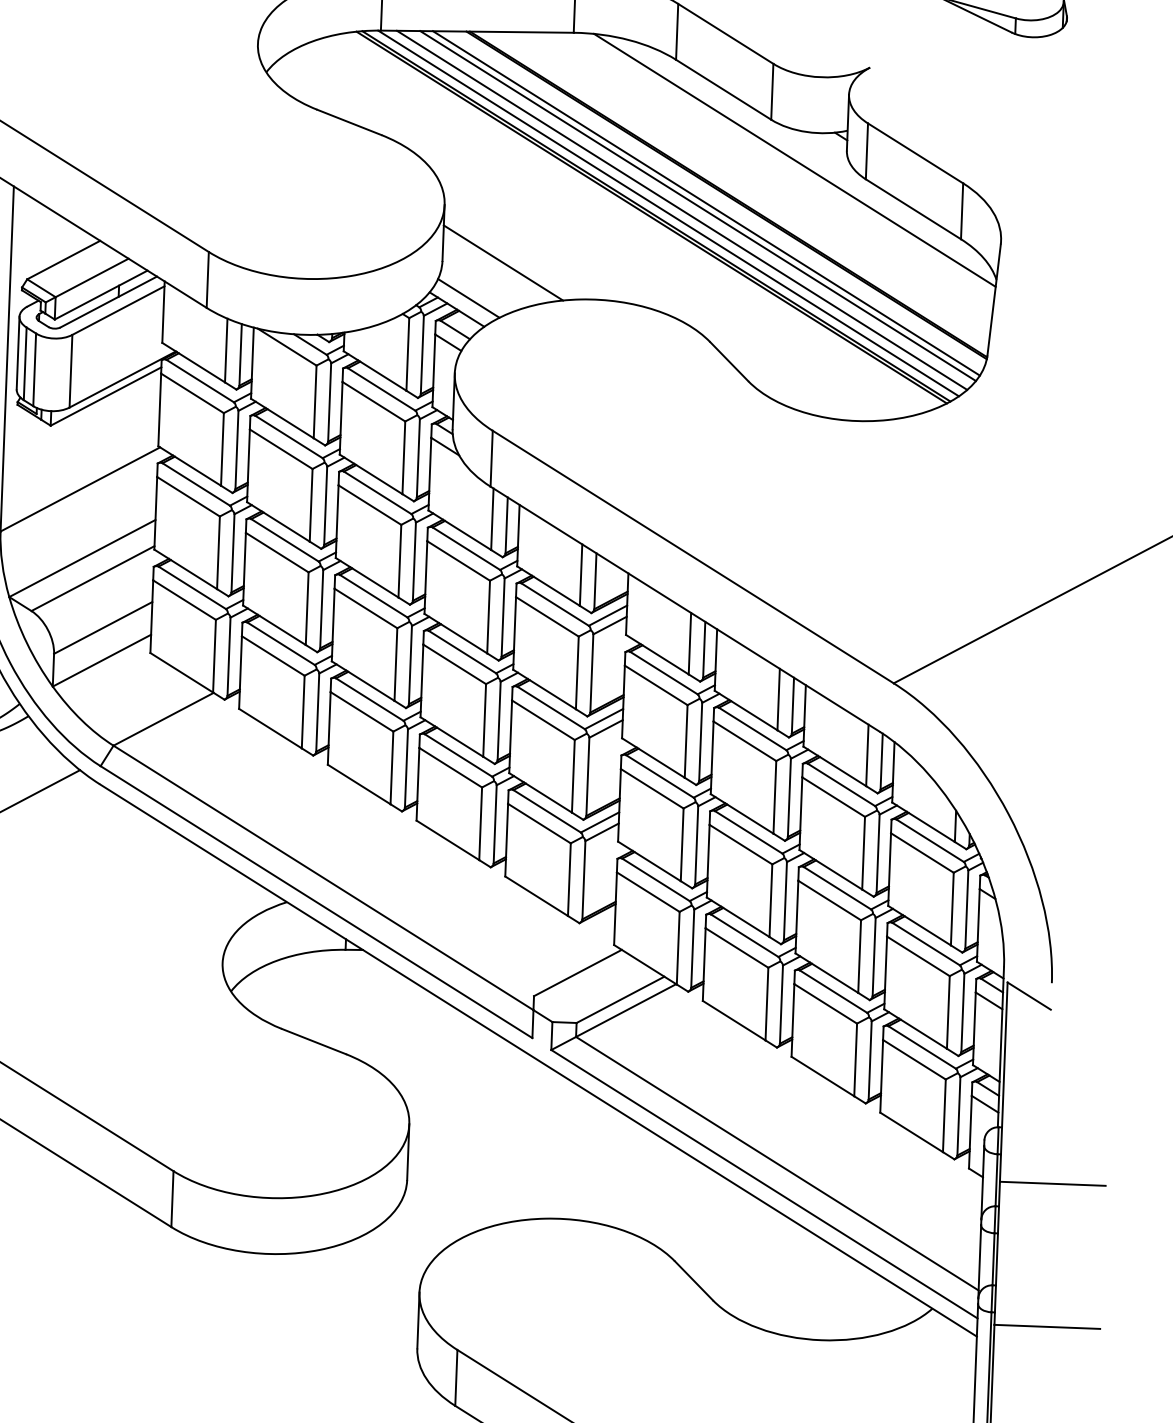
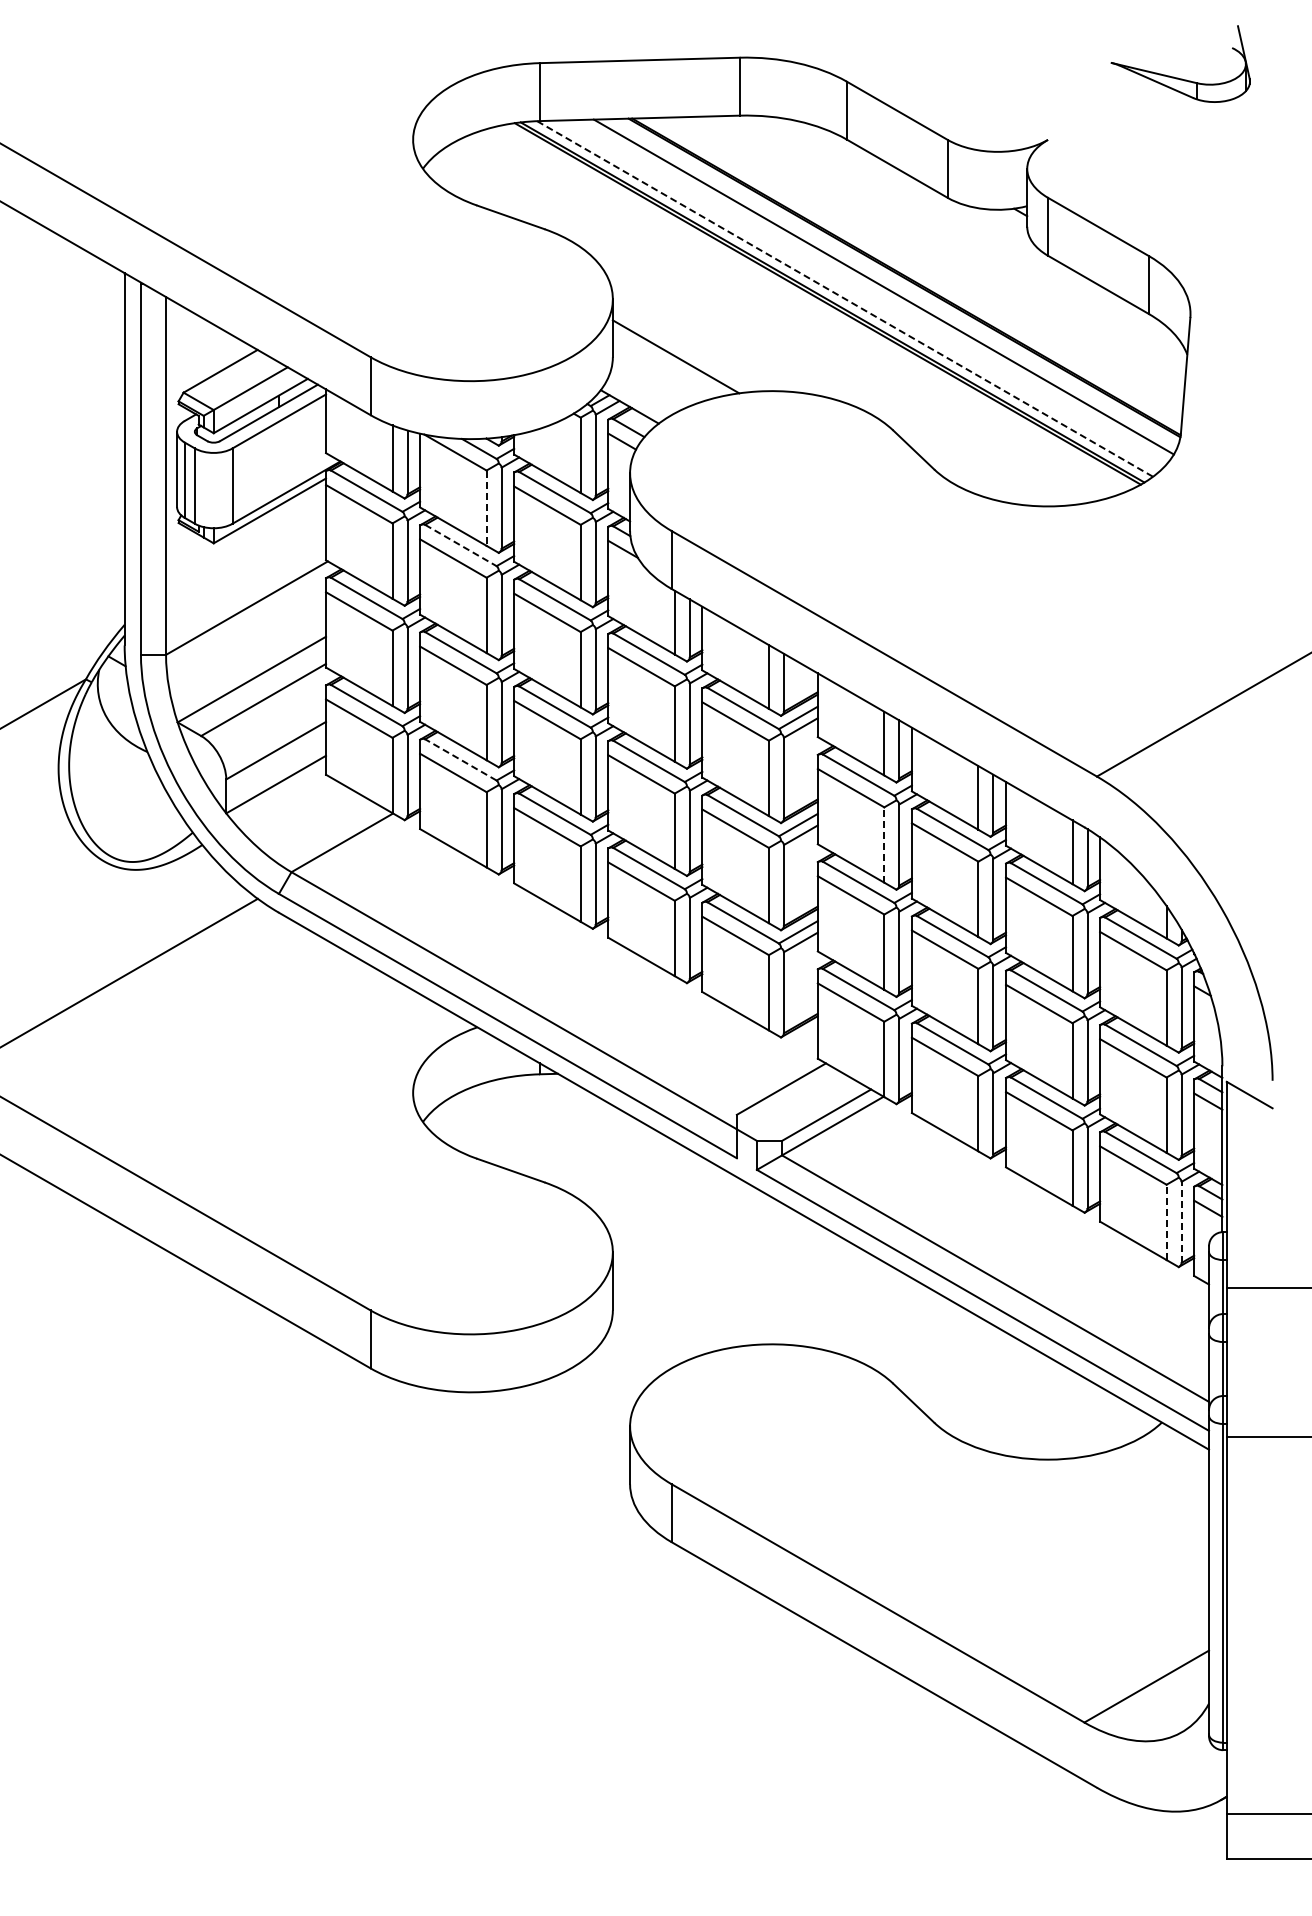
line: (794, 159) -> (973, 238), removed
line: (698, 205) -> (875, 289), removed
line: (681, 209) -> (858, 294), removed
line: (668, 213) -> (845, 298), solid -> dashed
line: (468, 298) -> (641, 394), removed
line: (315, 402) -> (486, 508), solid -> dashed
line: (289, 436) -> (461, 545), solid -> dashed
line: (280, 643) -> (460, 759), solid -> dashed
line: (686, 741) -> (884, 845), solid -> dashed
line: (944, 1115) -> (1166, 1222), solid -> dashed
line: (958, 1116) -> (1181, 1222), solid -> dashed

